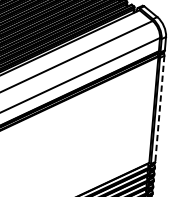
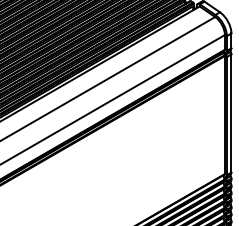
line: (159, 108) -> (231, 113), dashed -> solid

